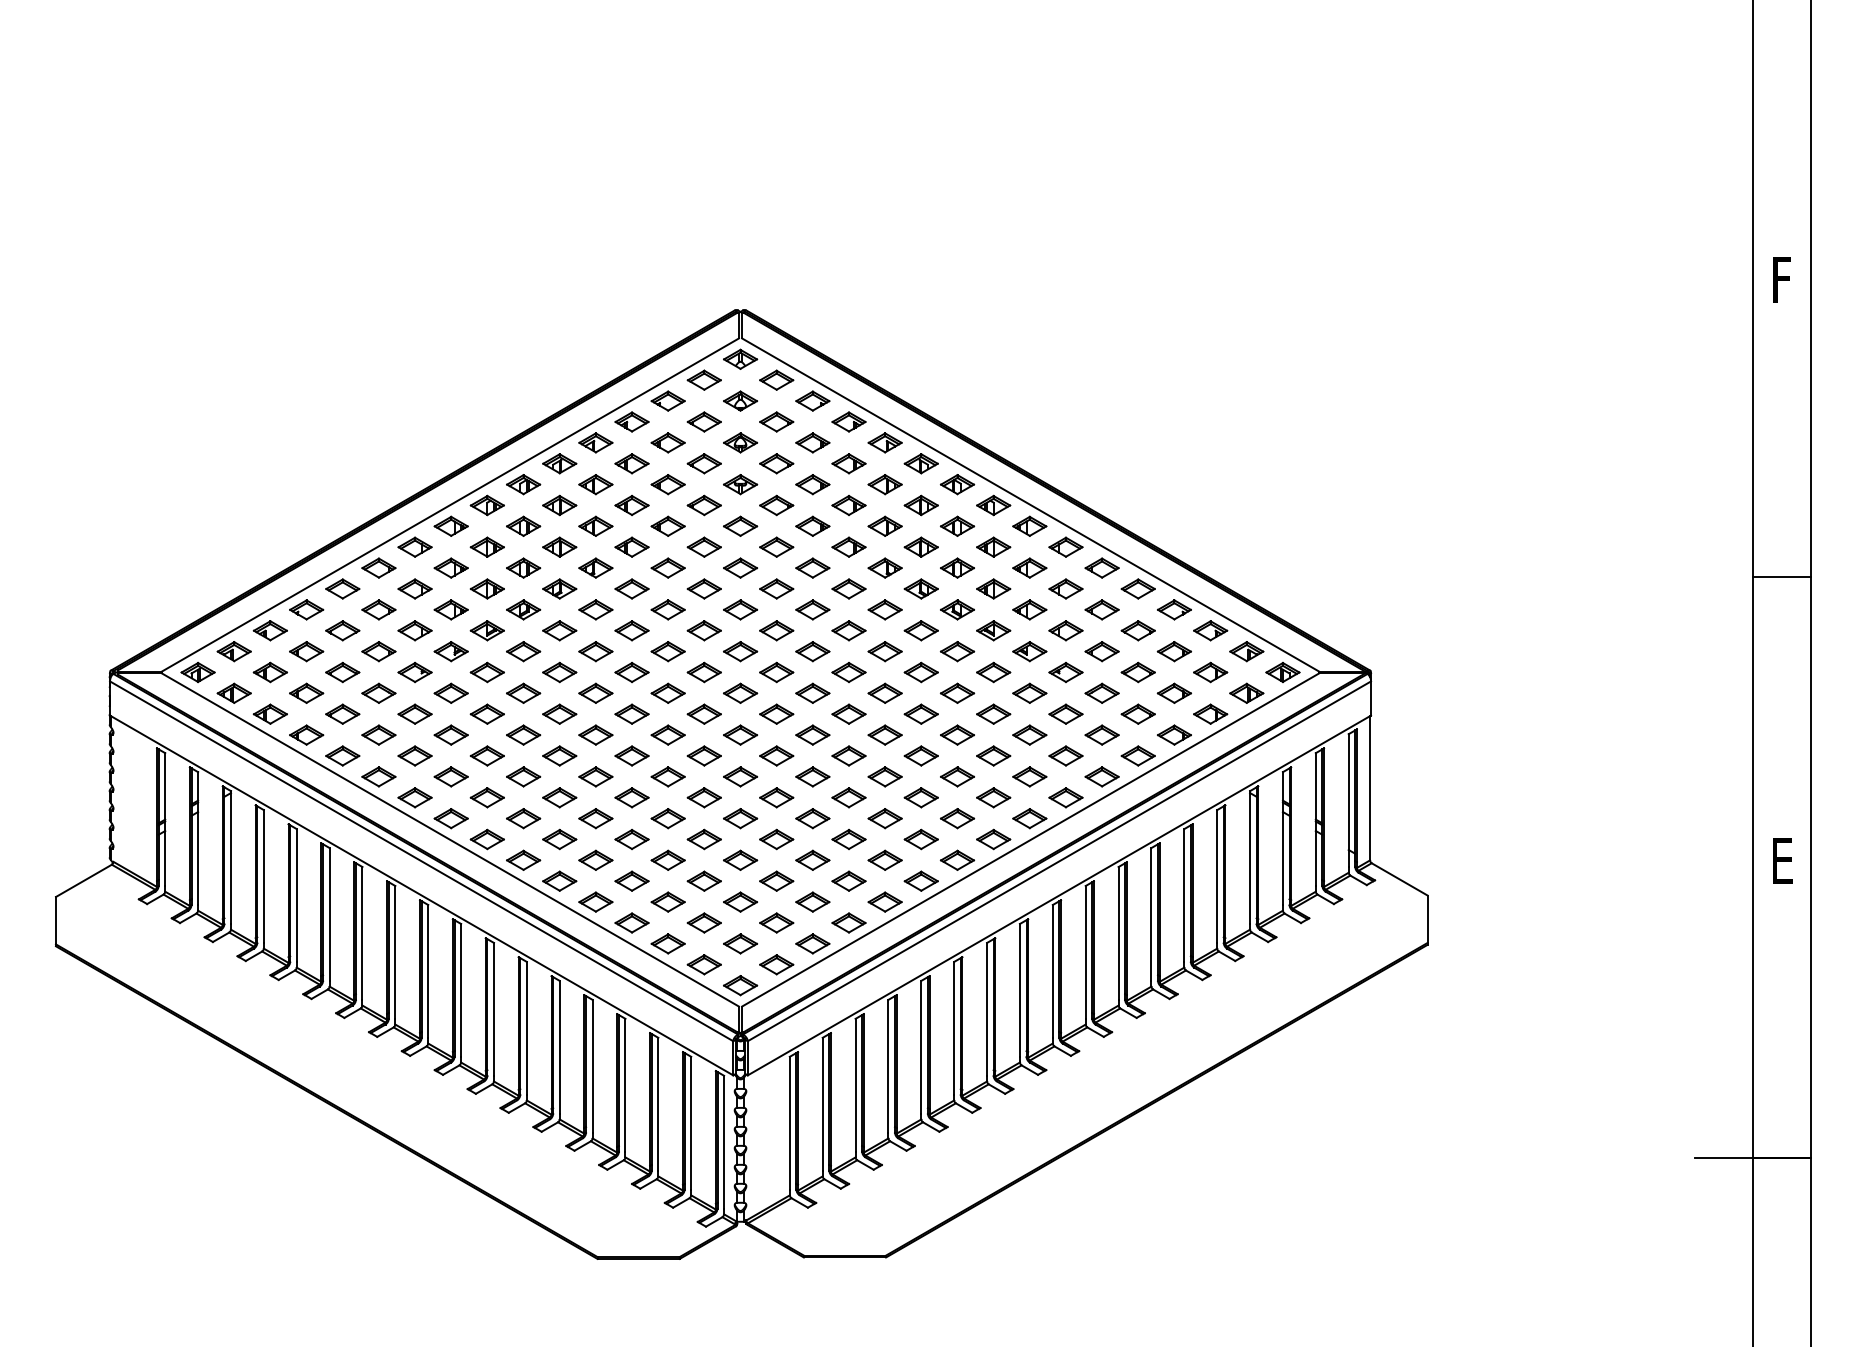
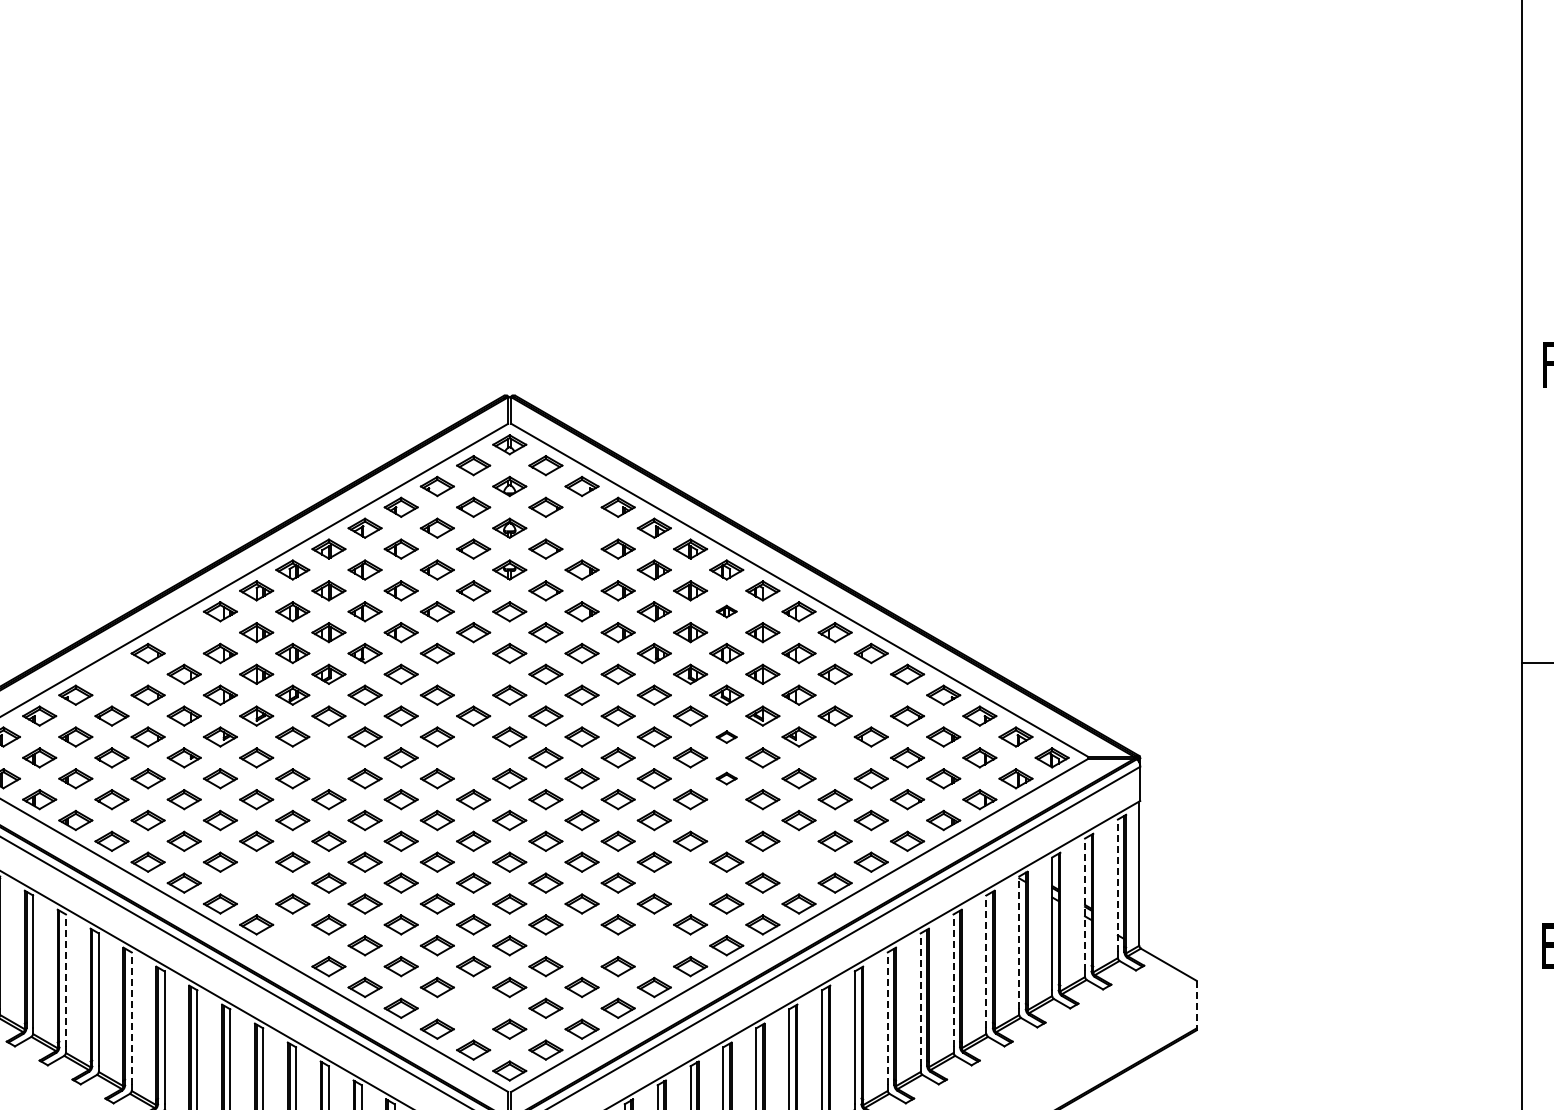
part: (812, 442) -> (581, 527), removed
part: (957, 525) -> (726, 610), size x0.6
part: (414, 546) -> (183, 631), removed
part: (342, 588) -> (111, 673), removed
part: (703, 588) -> (472, 673), removed
part: (1101, 609) -> (870, 694), removed
part: (957, 651) -> (726, 736), size x0.6
part: (559, 672) -> (328, 757), removed
part: (703, 672) -> (472, 757), removed
part: (1065, 672) -> (834, 757), removed
part: (957, 692) -> (726, 777), size x0.6
part: (957, 734) -> (726, 819), removed
part: (1029, 776) -> (798, 861), removed
part: (486, 797) -> (255, 882), removed
part: (920, 797) -> (689, 882), removed
line: (1348, 800) -> (1117, 885), solid -> dashed
line: (1315, 819) -> (1084, 904), solid -> dashed
line: (1250, 857) -> (1019, 942), solid -> dashed
part: (523, 859) -> (292, 944), removed
part: (812, 859) -> (581, 944), removed
part: (884, 859) -> (653, 944), removed
line: (1217, 876) -> (986, 961), solid -> dashed
line: (296, 895) -> (65, 980), solid -> dashed
line: (1184, 895) -> (953, 980), solid -> dashed
line: (1151, 913) -> (920, 998), solid -> dashed
line: (1427, 919) -> (1196, 1004), solid -> dashed
part: (703, 922) -> (472, 1007), removed
line: (362, 932) -> (131, 1017), solid -> dashed
line: (1118, 932) -> (887, 1017), solid -> dashed

